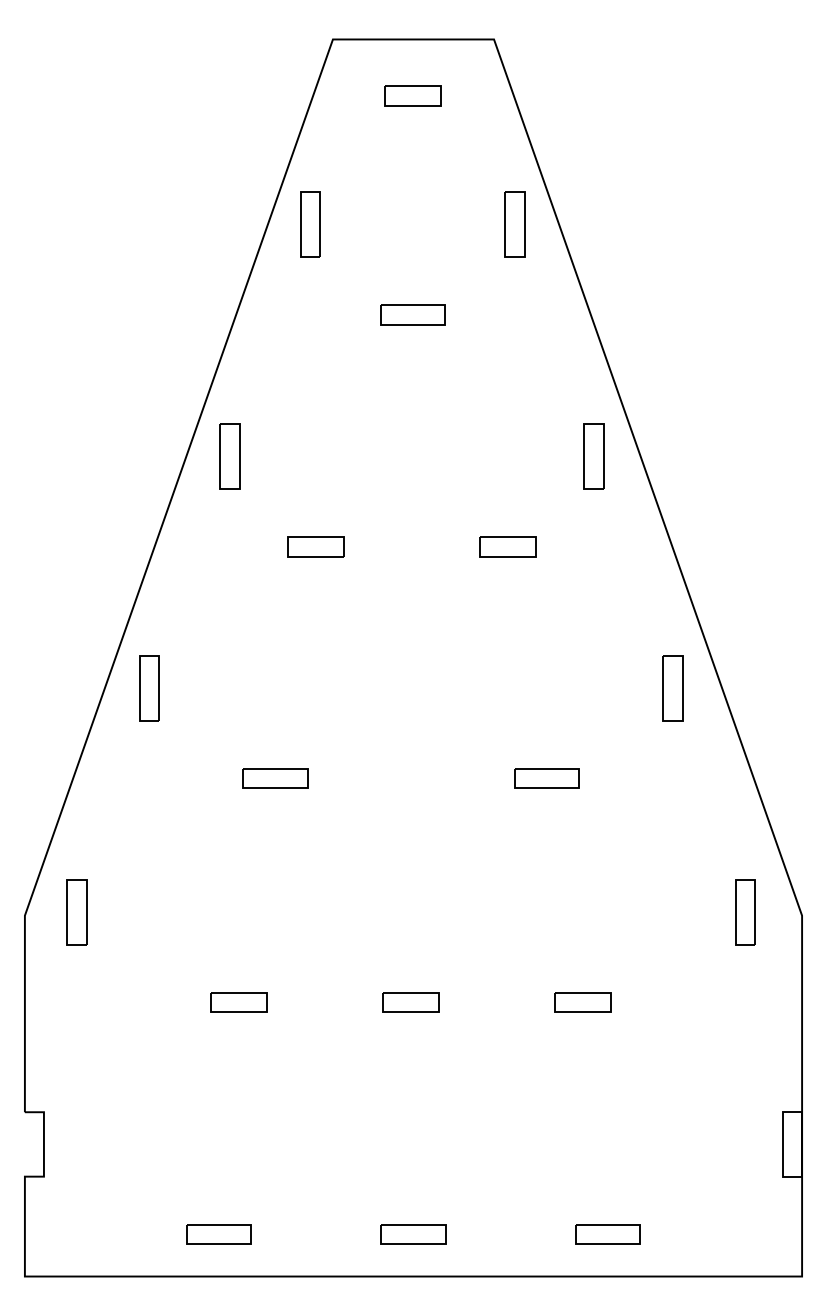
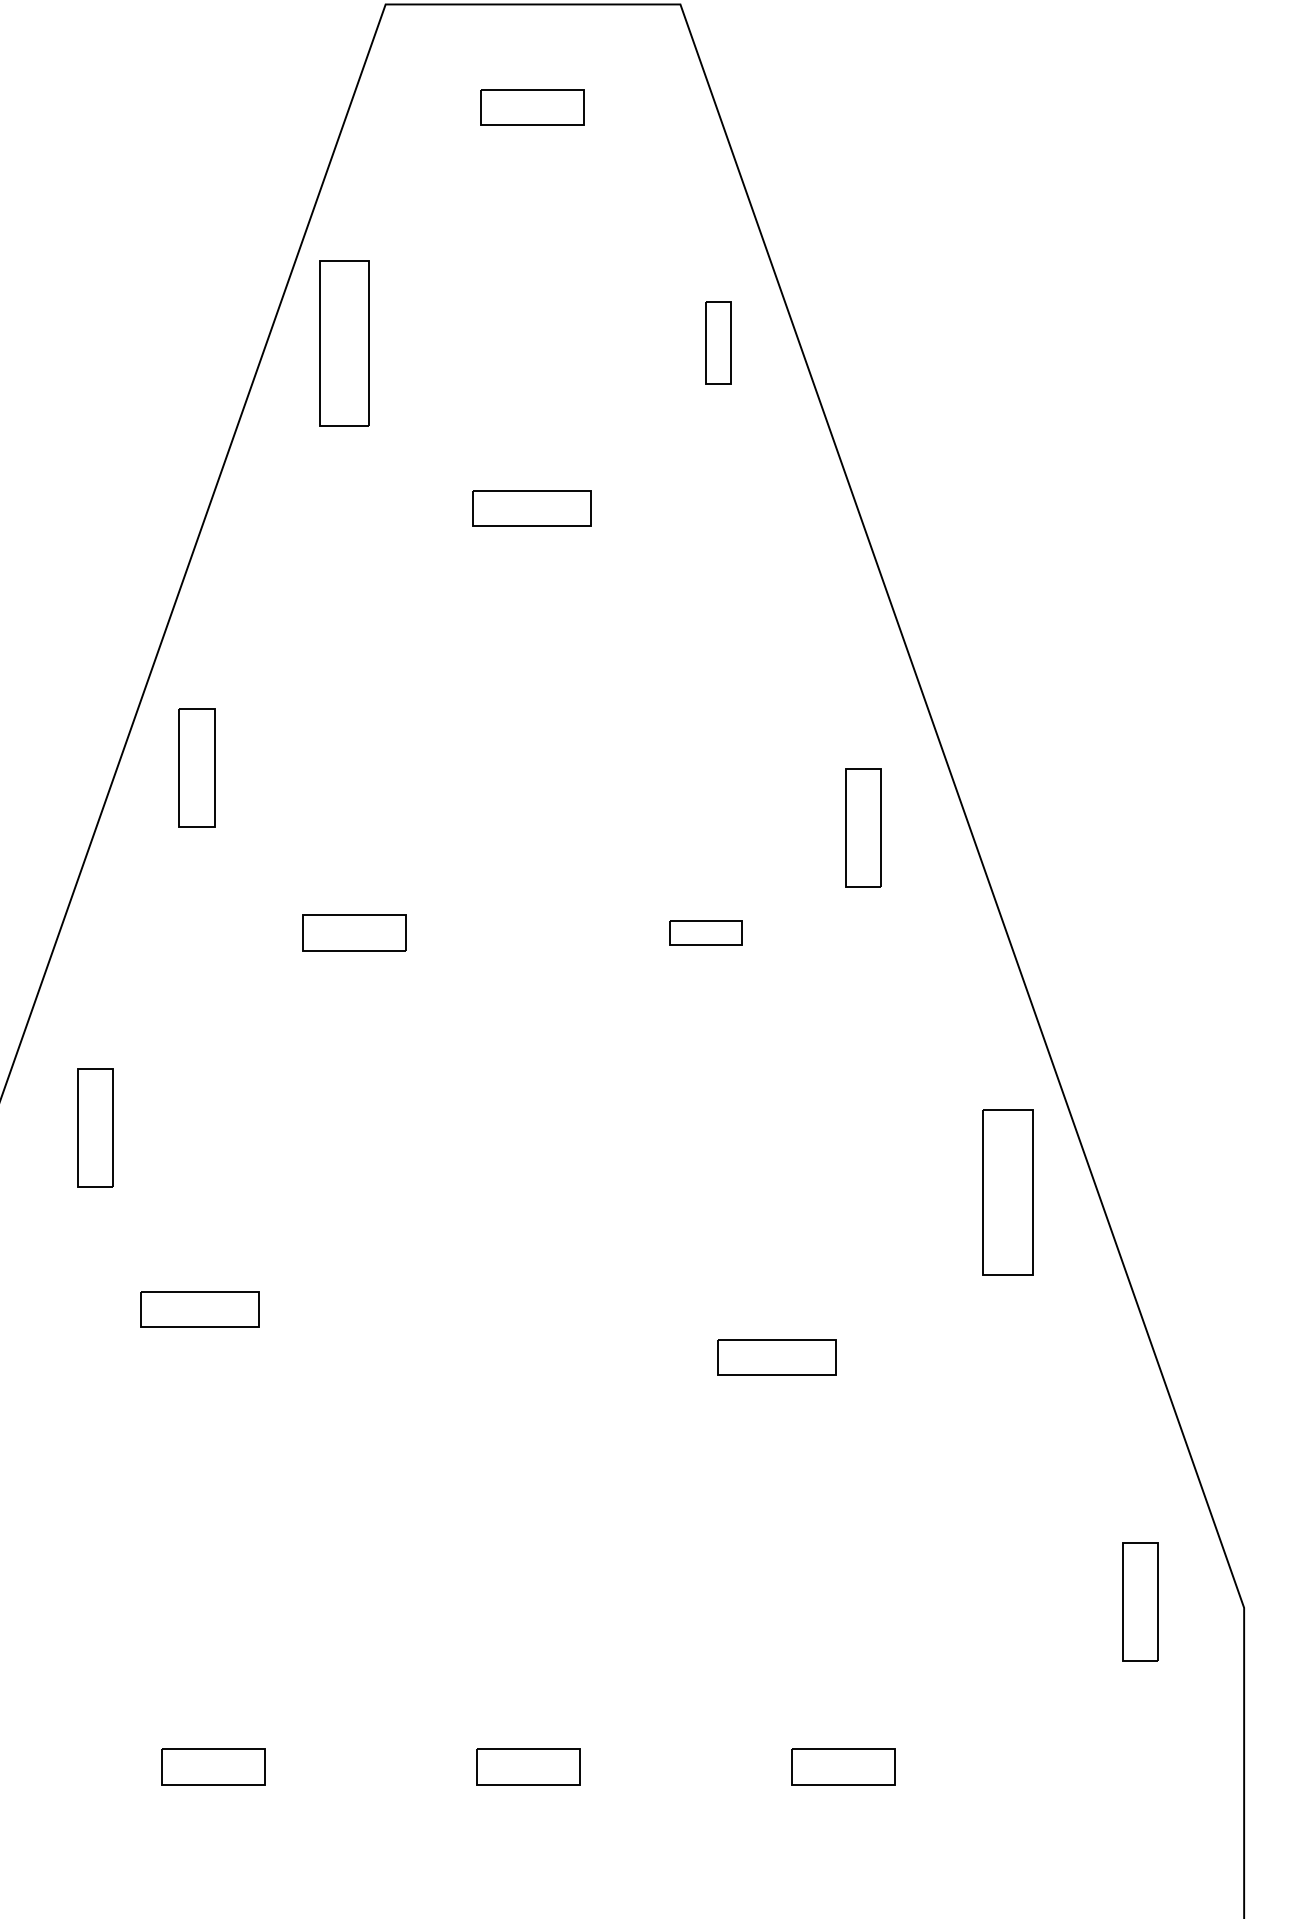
part: (310, 224) -> (344, 343), size x1.4
part: (514, 224) -> (717, 343), size x0.7
part: (593, 456) -> (862, 827), moved
part: (507, 546) -> (705, 932), size x0.7
part: (149, 688) -> (95, 1128), moved
part: (672, 688) -> (1007, 1192), size x1.4
part: (275, 778) -> (200, 1309), moved

